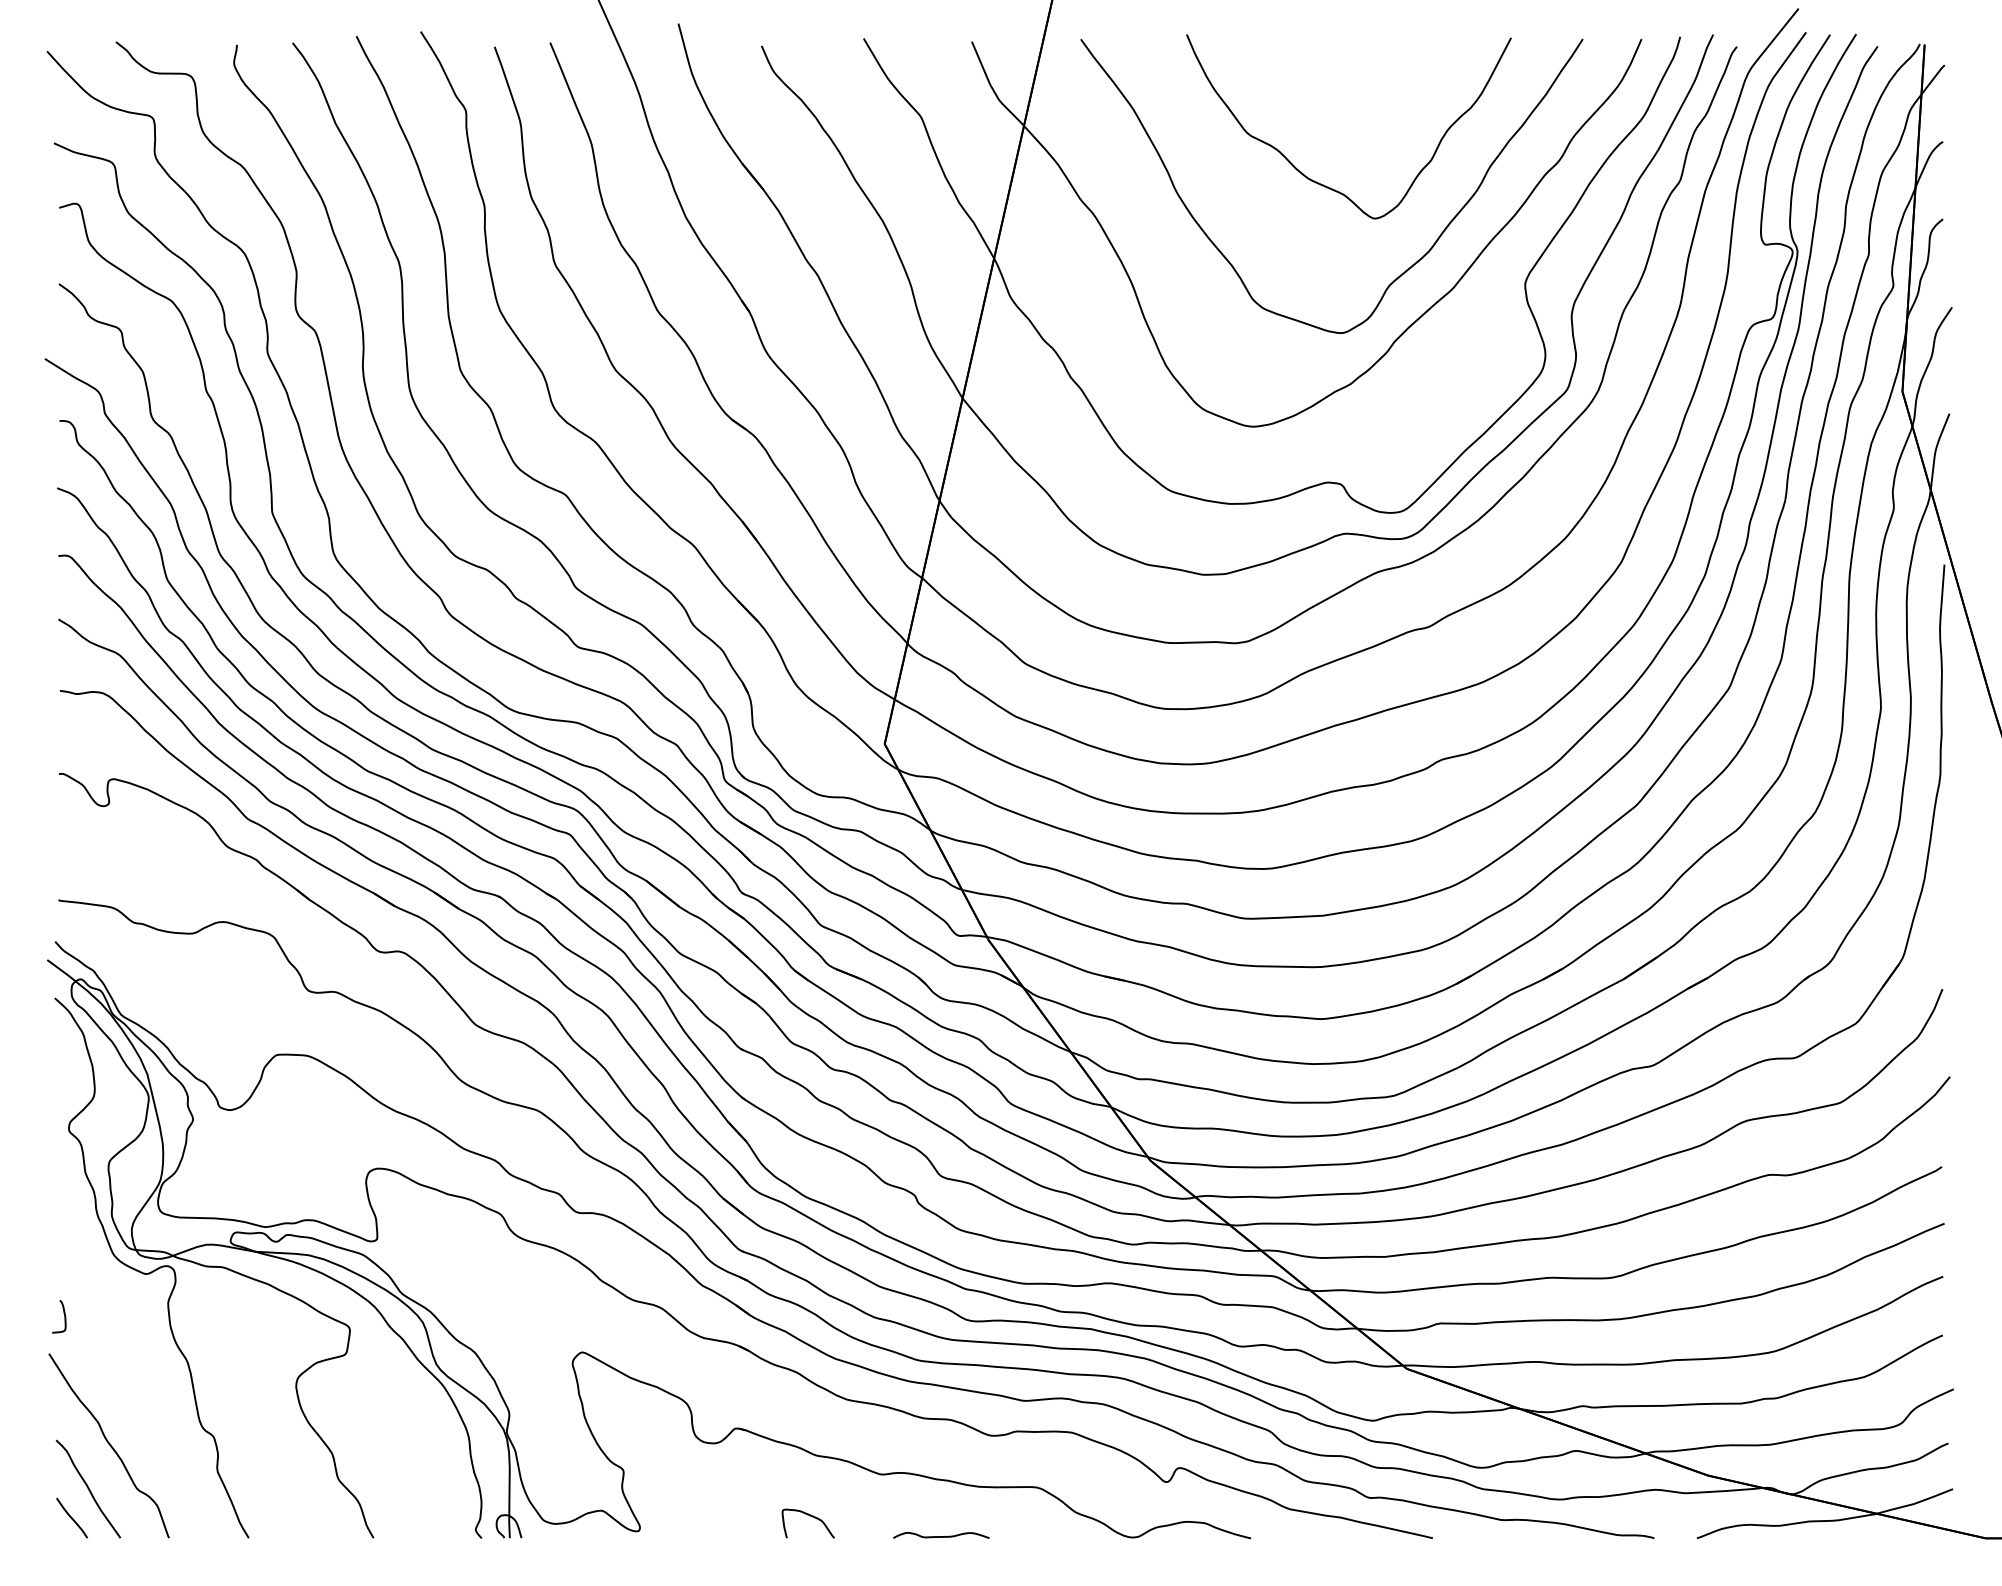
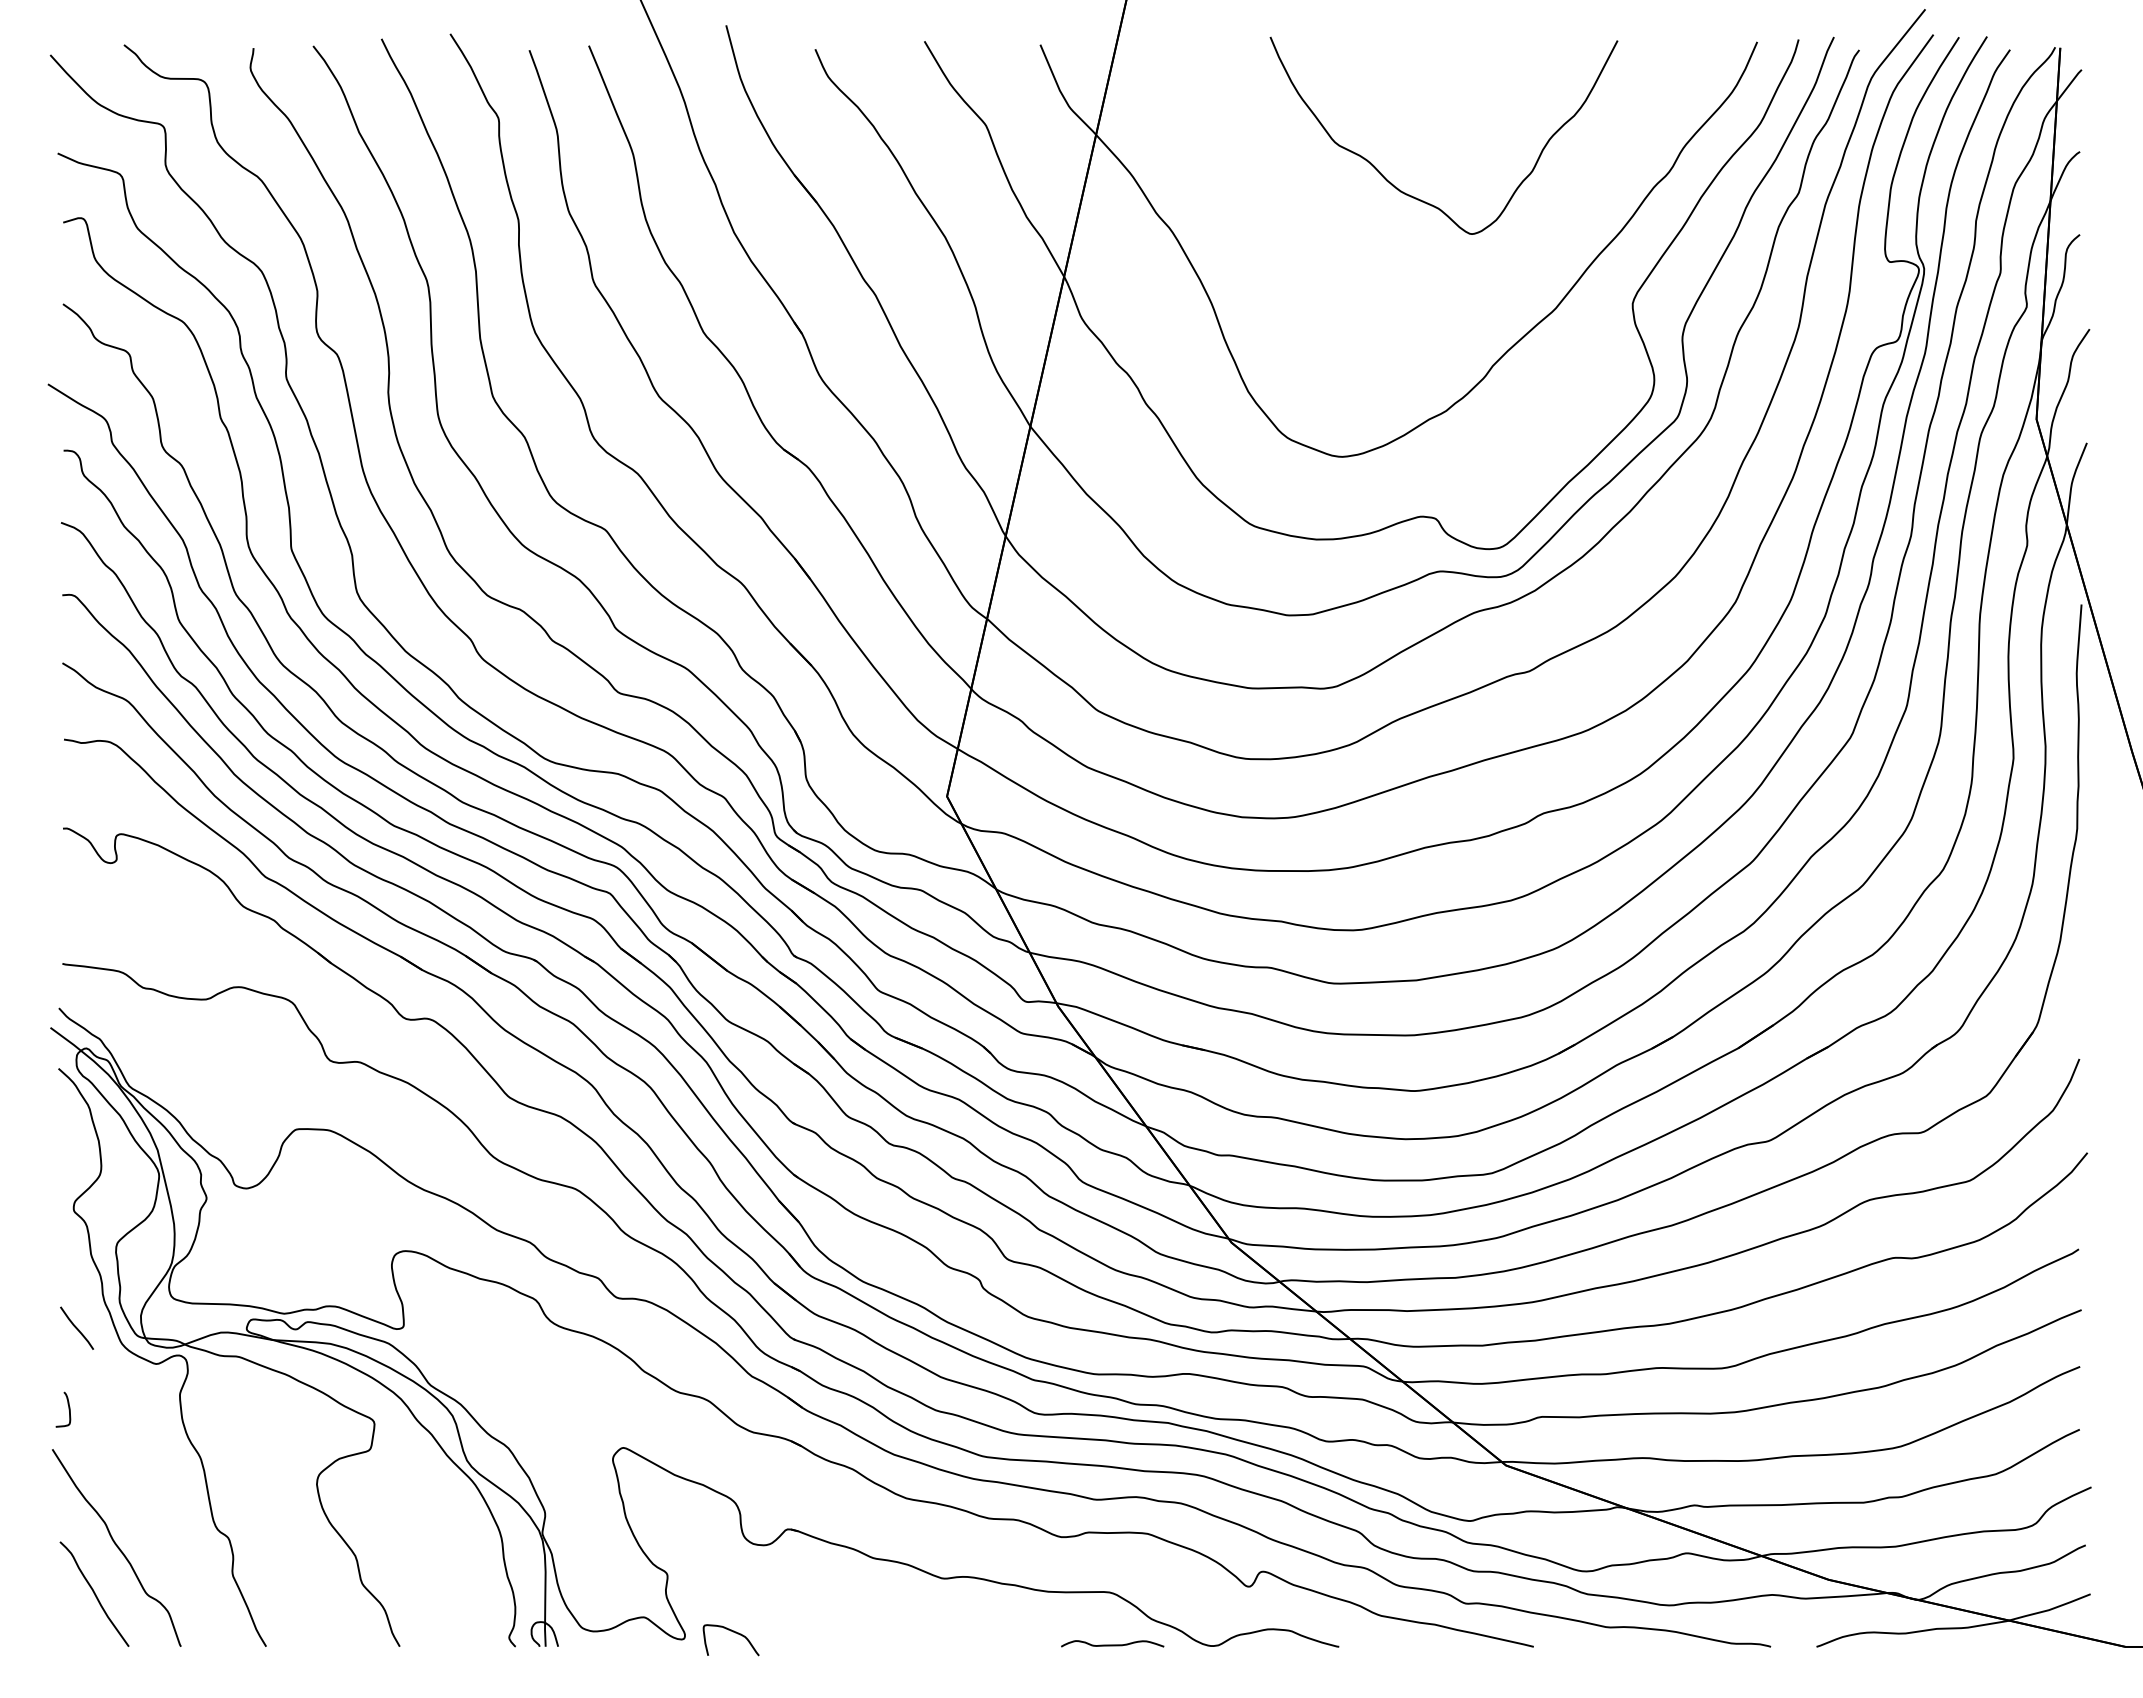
curve: (1405, 270) -> (1504, 289), removed
curve: (810, 1516) -> (733, 1632), moved
curve: (71, 1517) -> (76, 1327), moved
curve: (941, 1536) -> (1112, 1644), moved

